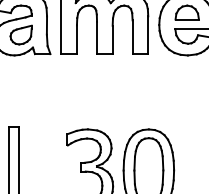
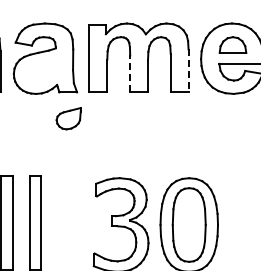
part: (20, 34) -> (68, 118), moved
line: (148, 34) -> (188, 70), solid -> dashed
line: (97, 37) -> (130, 73), solid -> dashed

